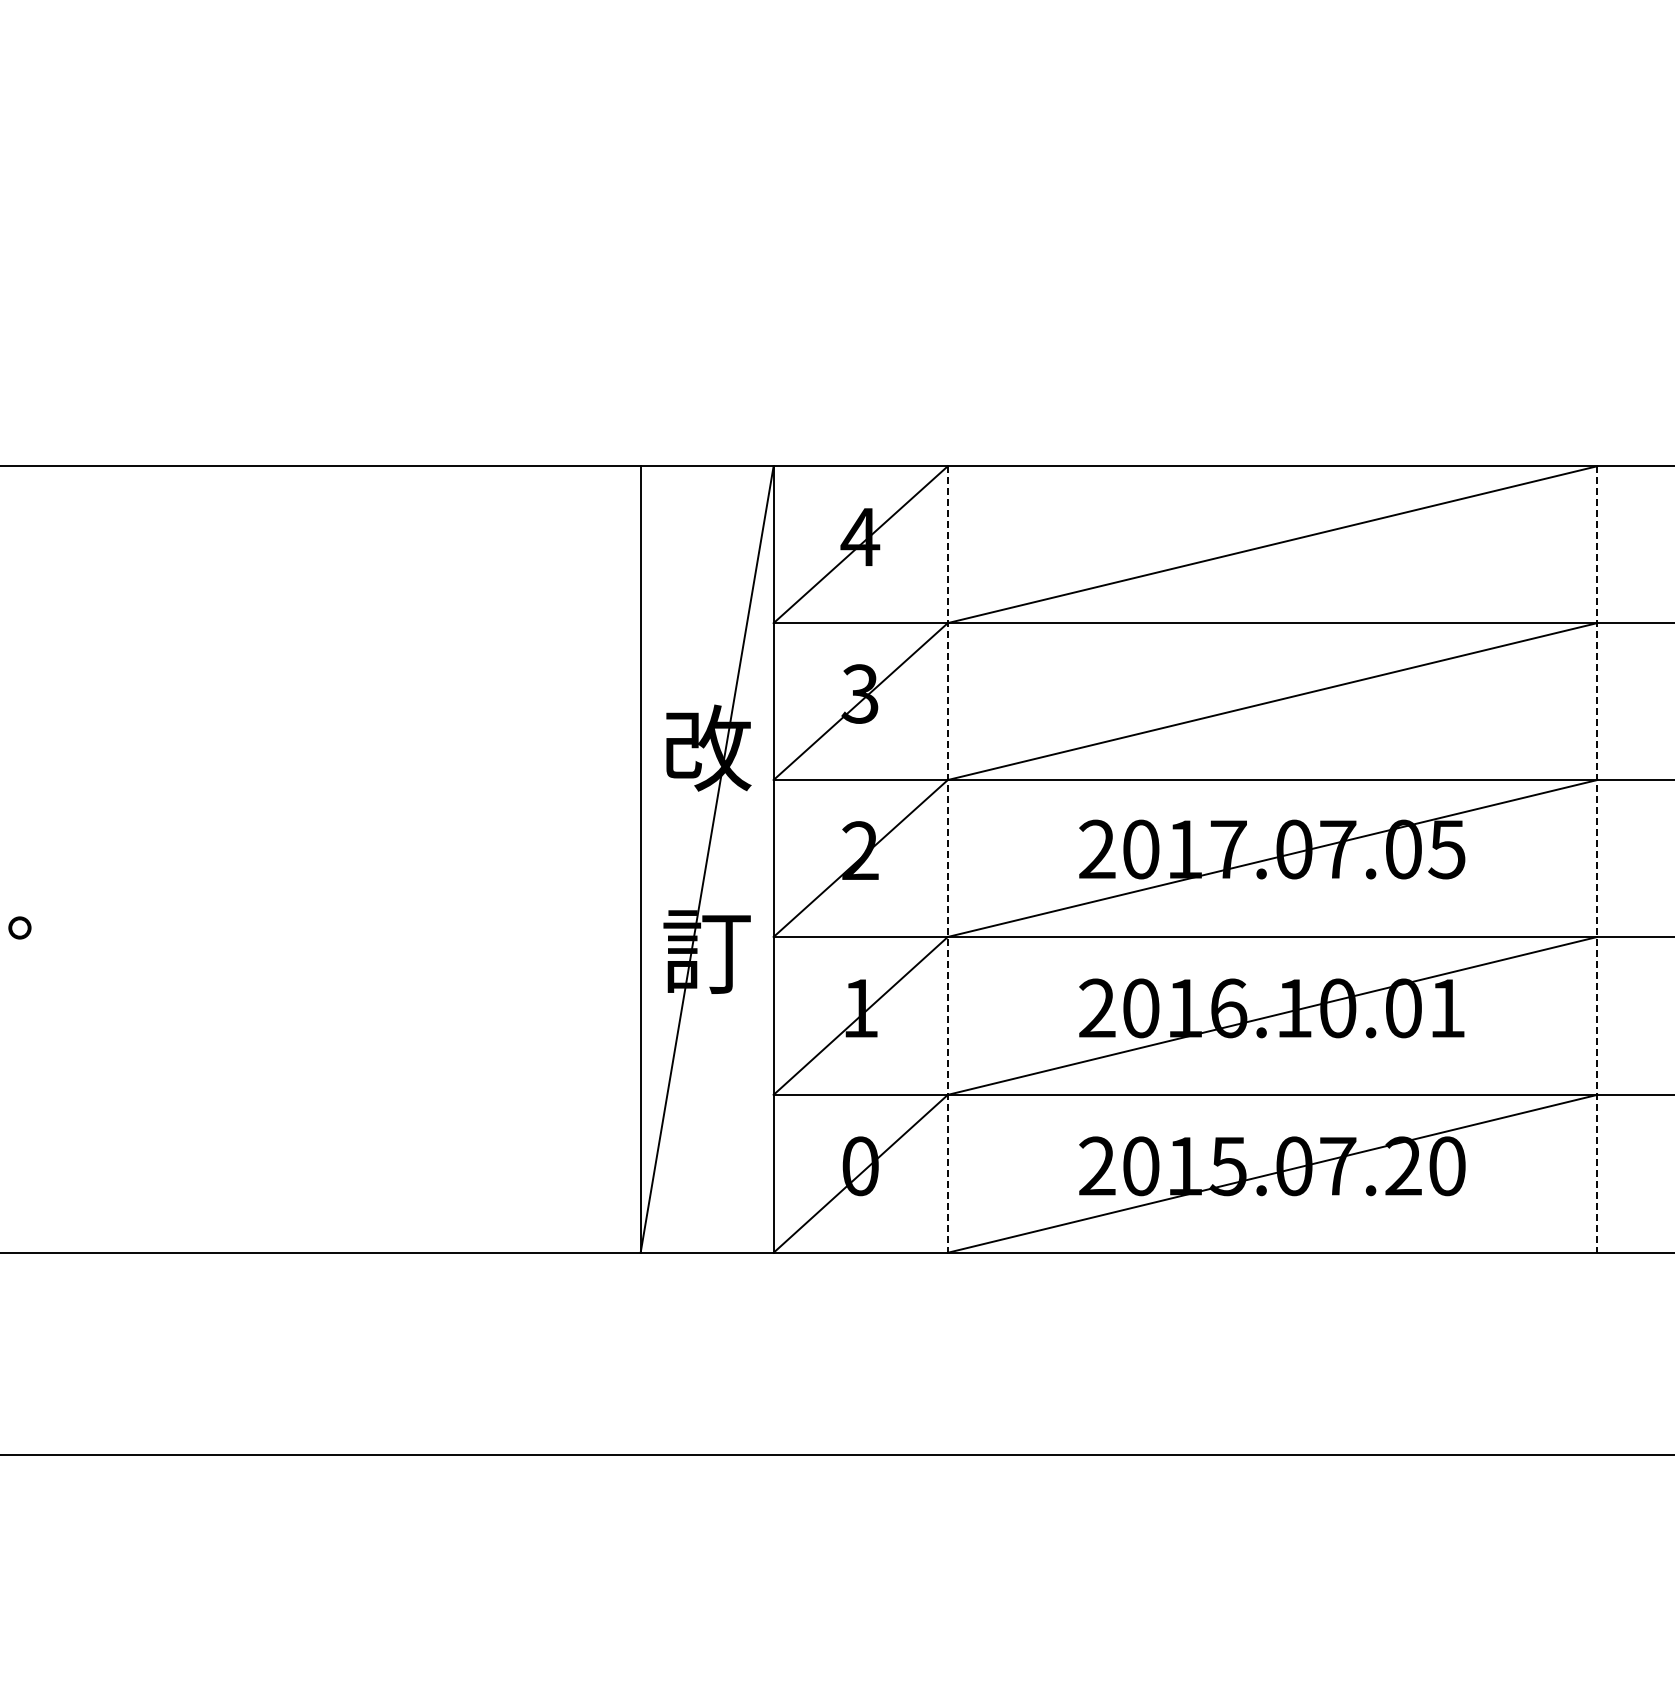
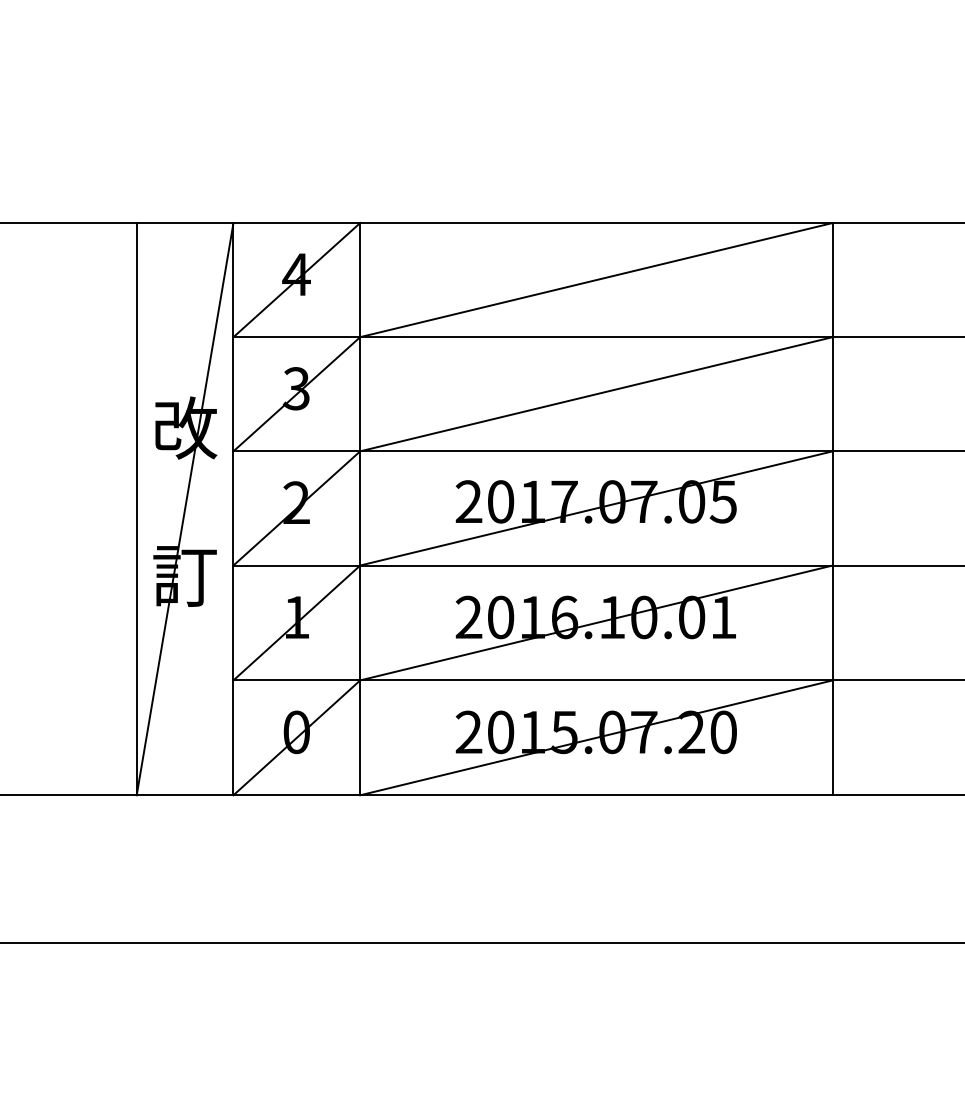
line: (947, 860) -> (359, 509), dashed -> solid
line: (1597, 860) -> (832, 509), dashed -> solid

